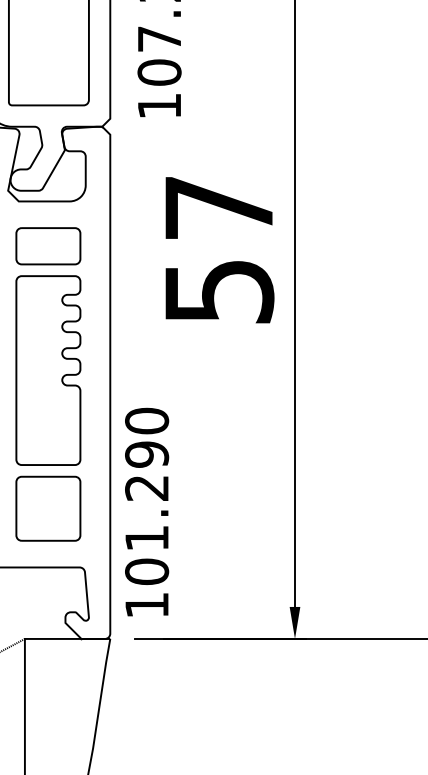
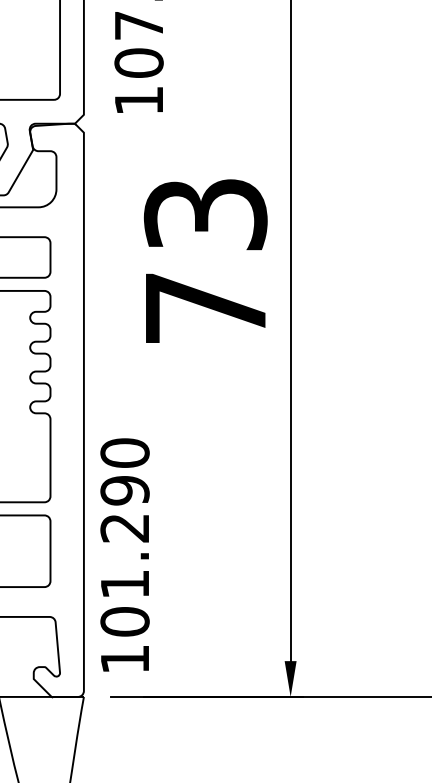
text: (218, 249) -> (205, 261), 57 -> 73

